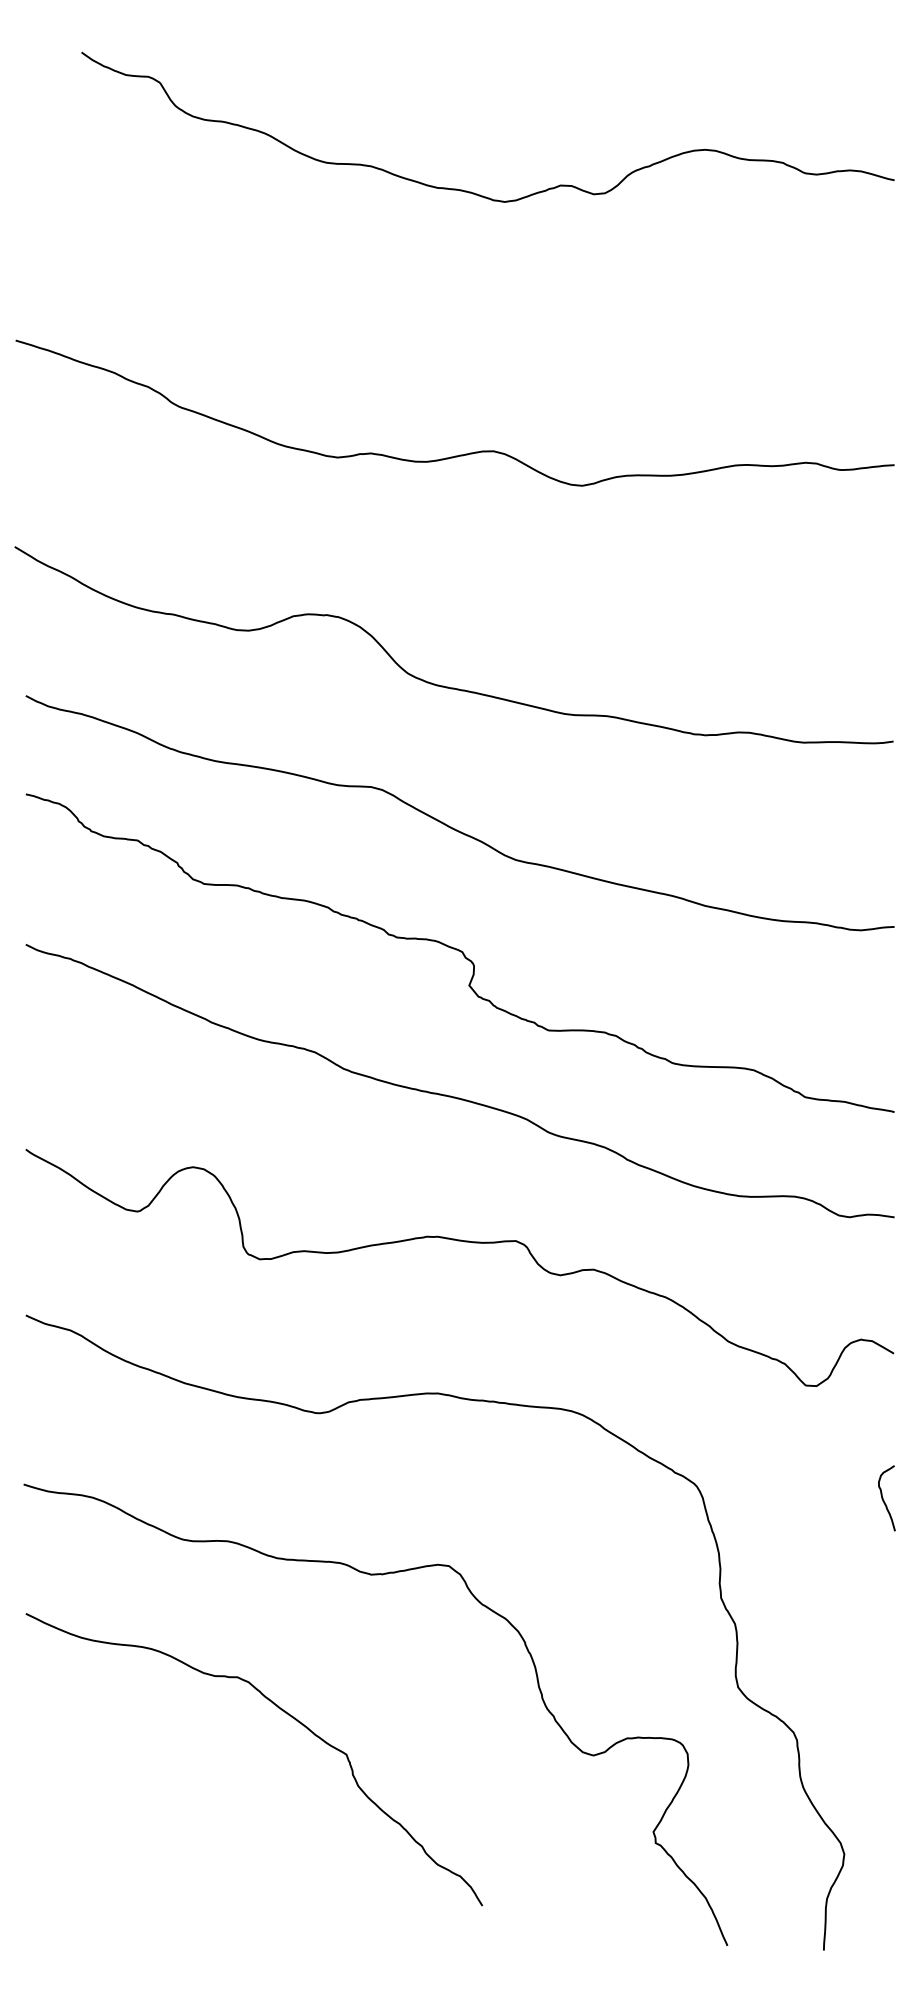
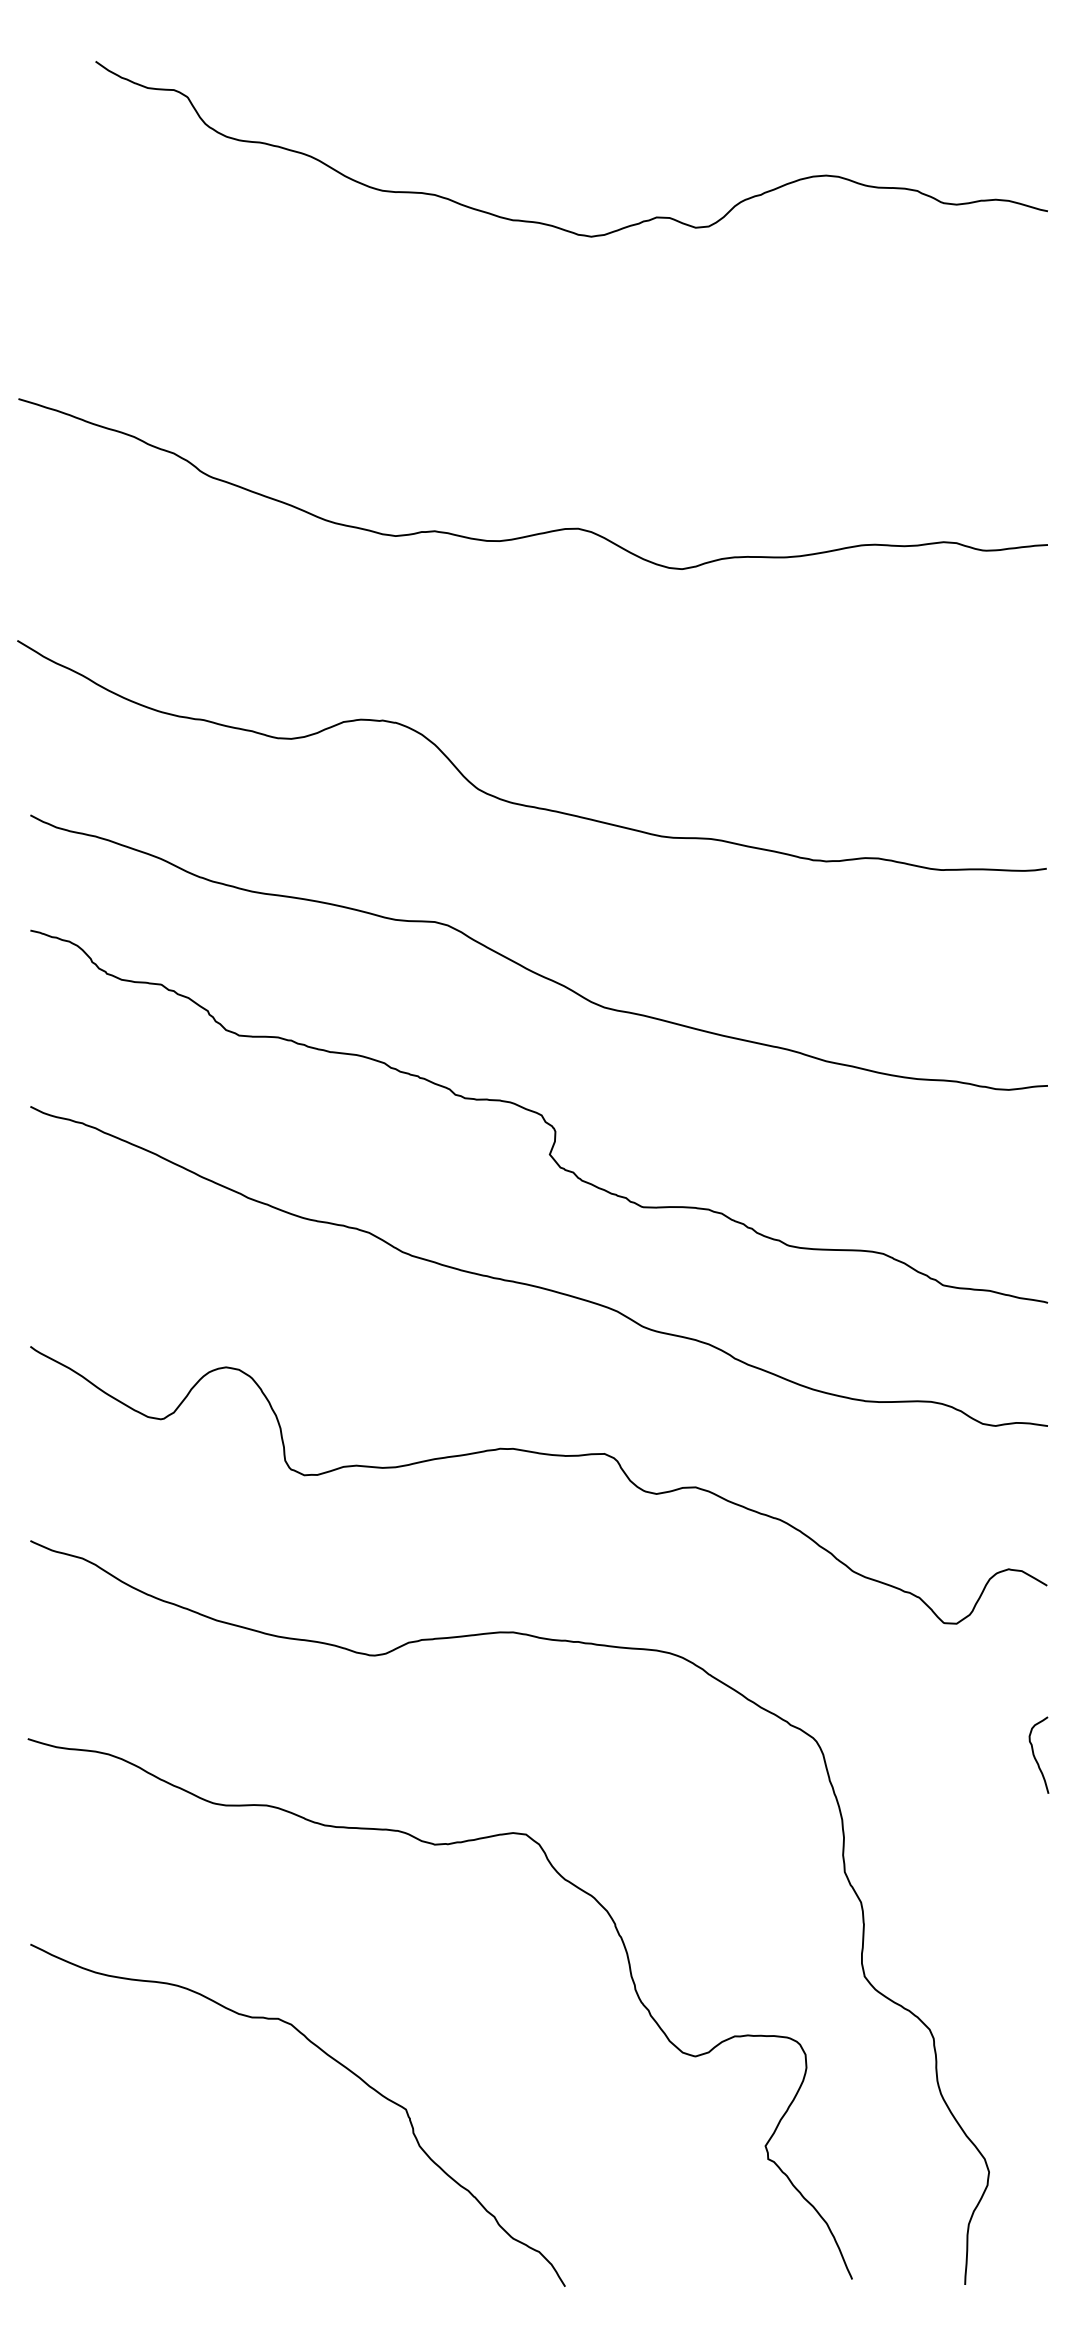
curve: (287, 1714) -> (336, 2062), moved

